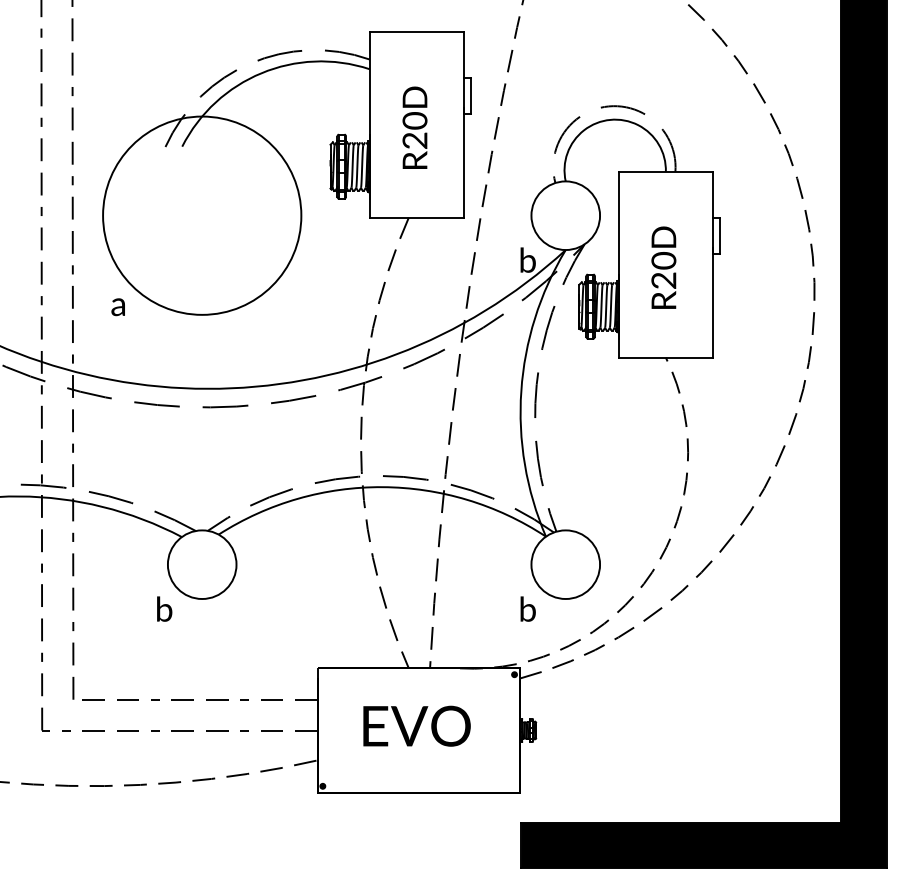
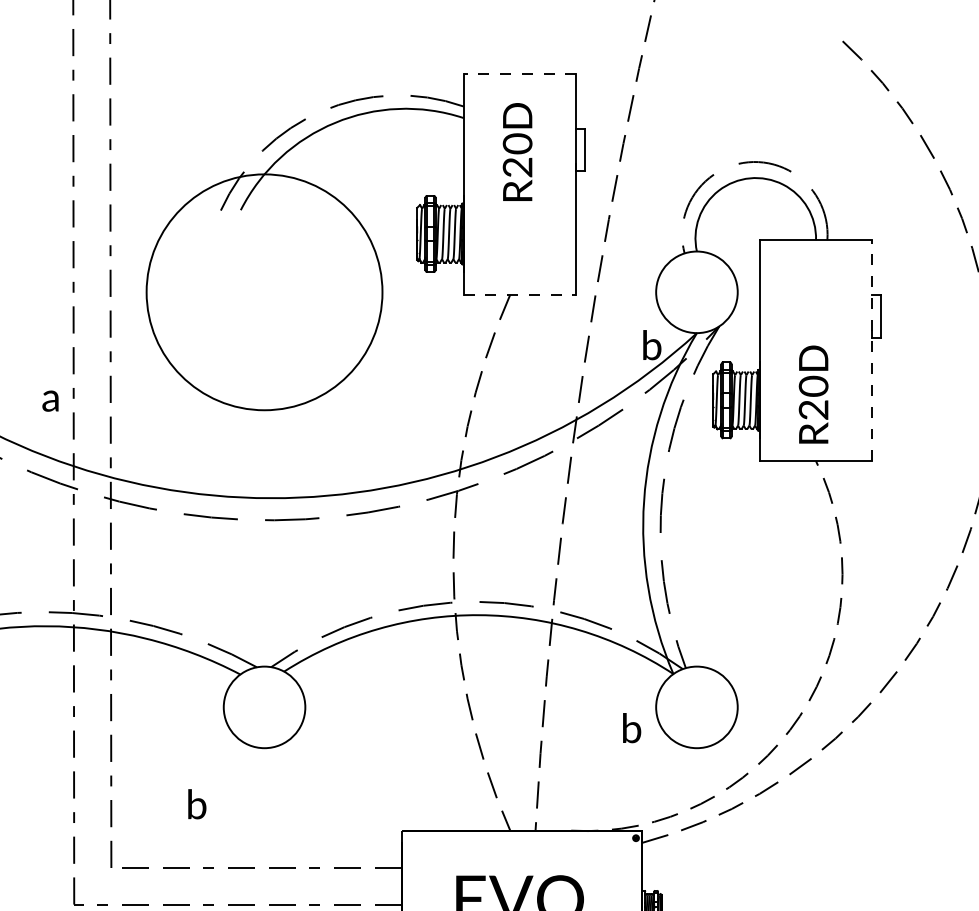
line: (416, 31) -> (519, 73), solid -> dashed
text: (414, 127) -> (517, 151), moved
line: (417, 217) -> (520, 294), solid -> dashed
line: (713, 264) -> (872, 350), solid -> dashed
text: (663, 267) -> (813, 394), moved
text: (117, 307) -> (49, 401), moved
text: (164, 608) -> (197, 803), moved
text: (527, 608) -> (631, 727), moved

